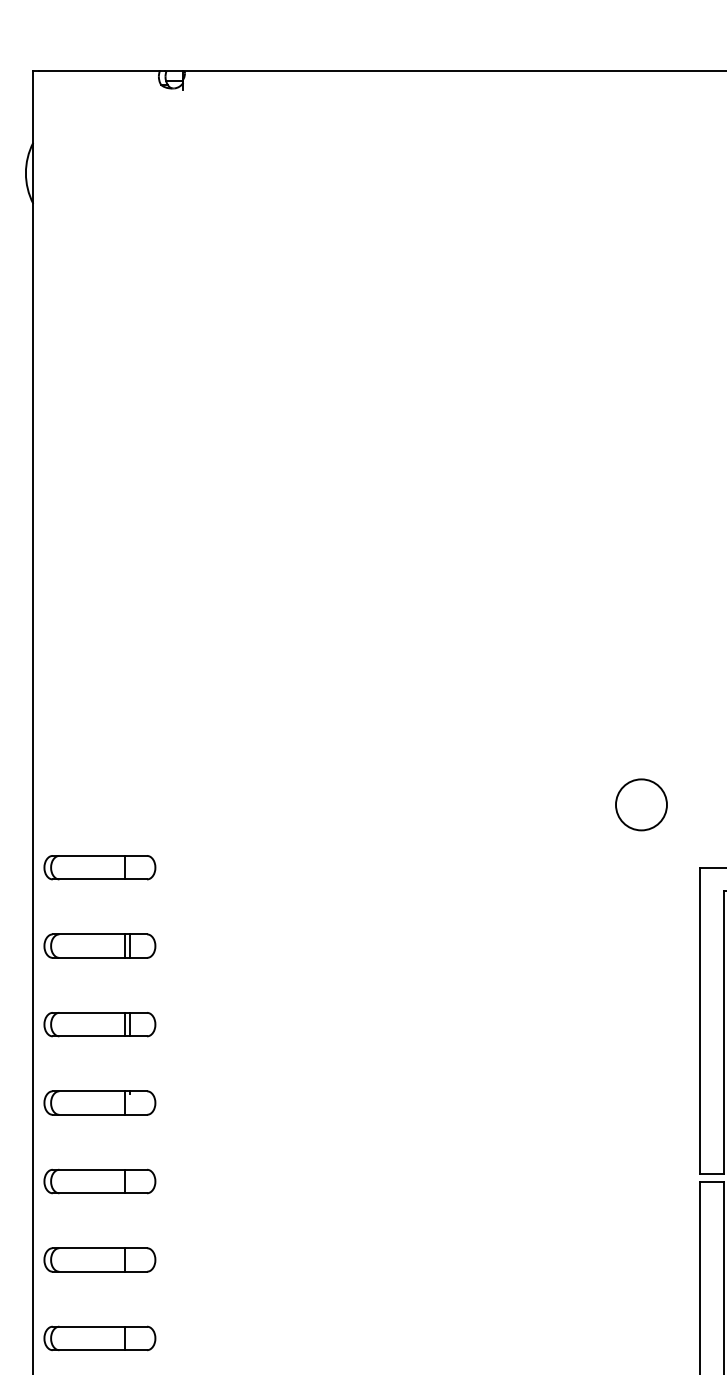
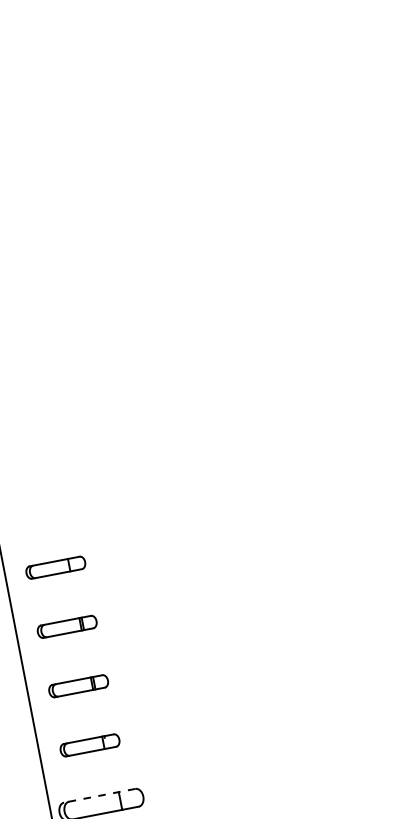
part: (99, 867) -> (55, 567), size x0.7
part: (99, 945) -> (66, 626), size x0.7
part: (99, 1024) -> (78, 686), size x0.7
part: (99, 1102) -> (89, 745), size x0.7
line: (99, 1169) -> (99, 795), solid -> dashed

